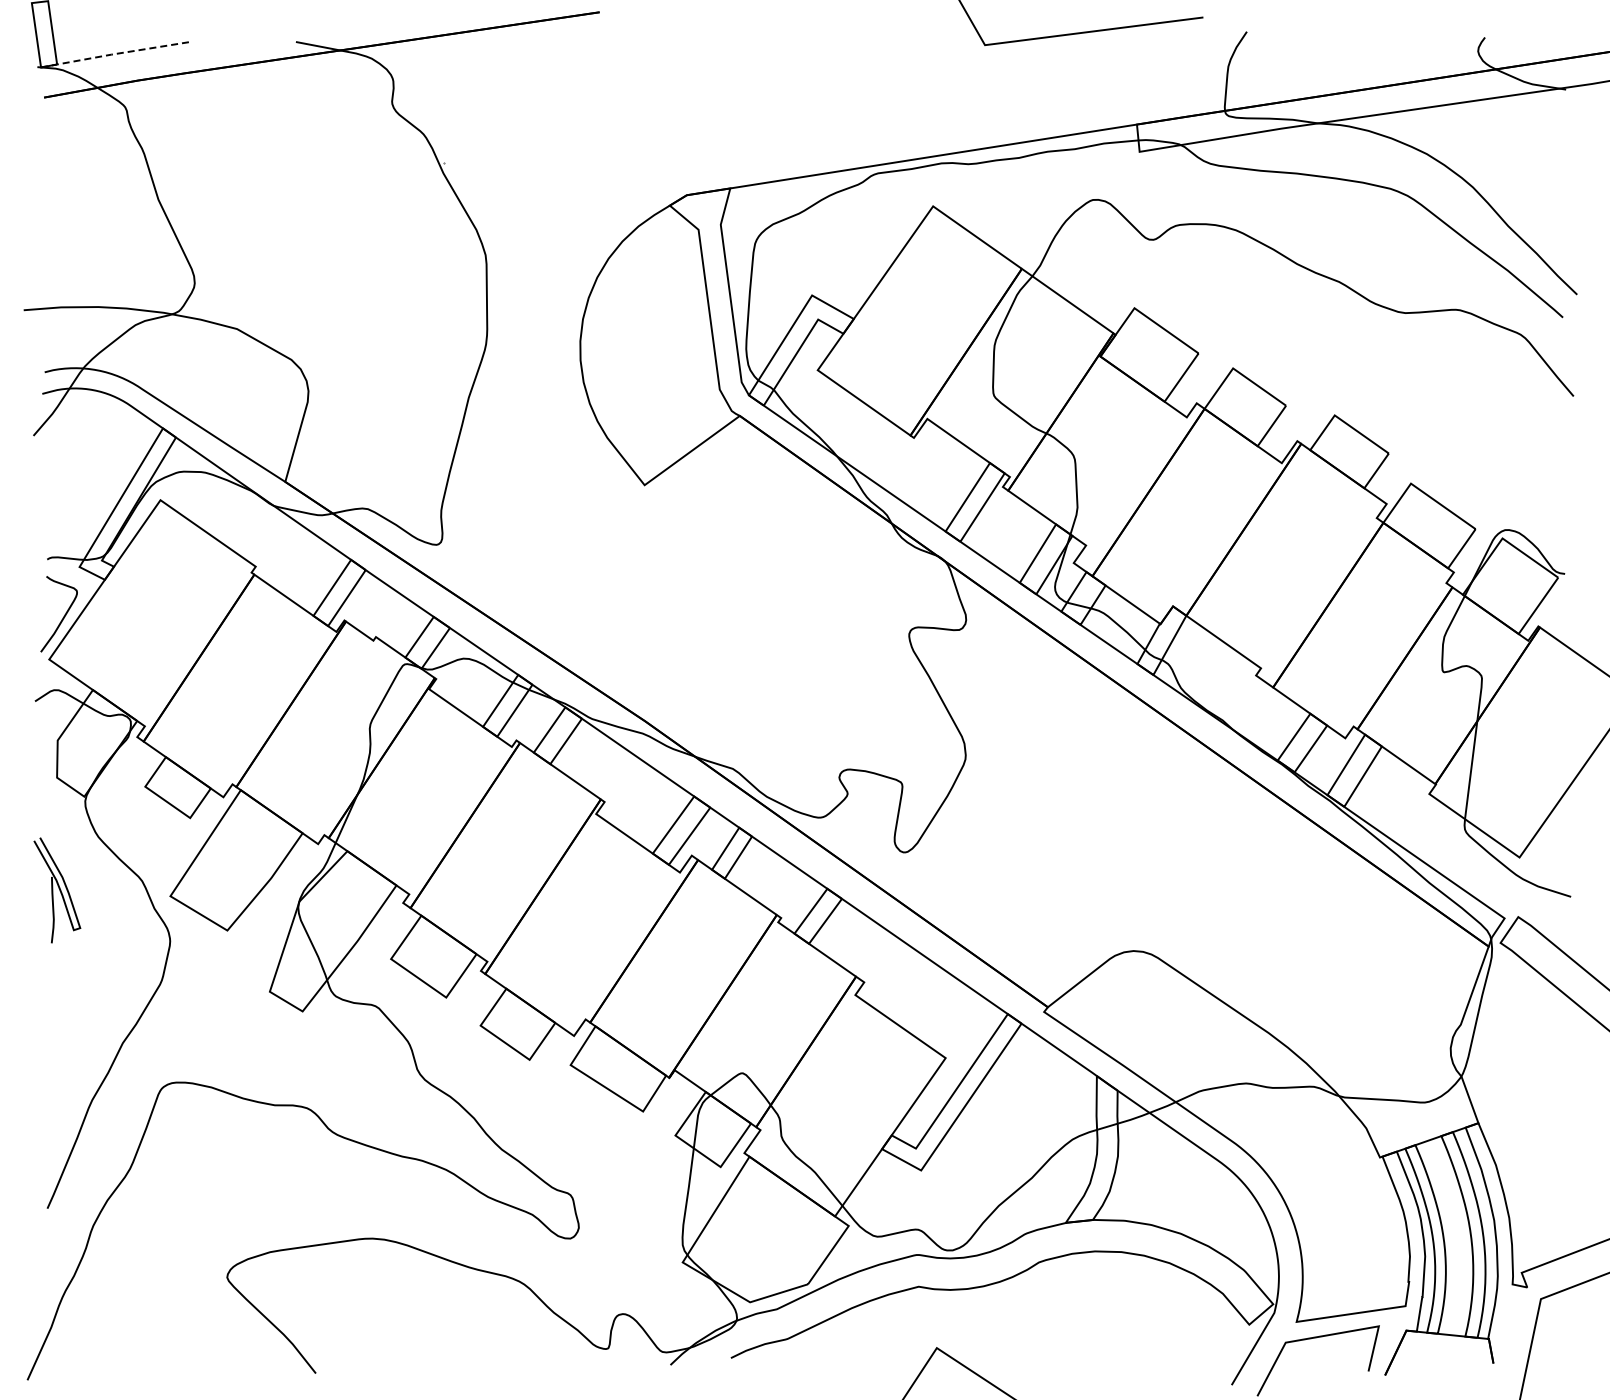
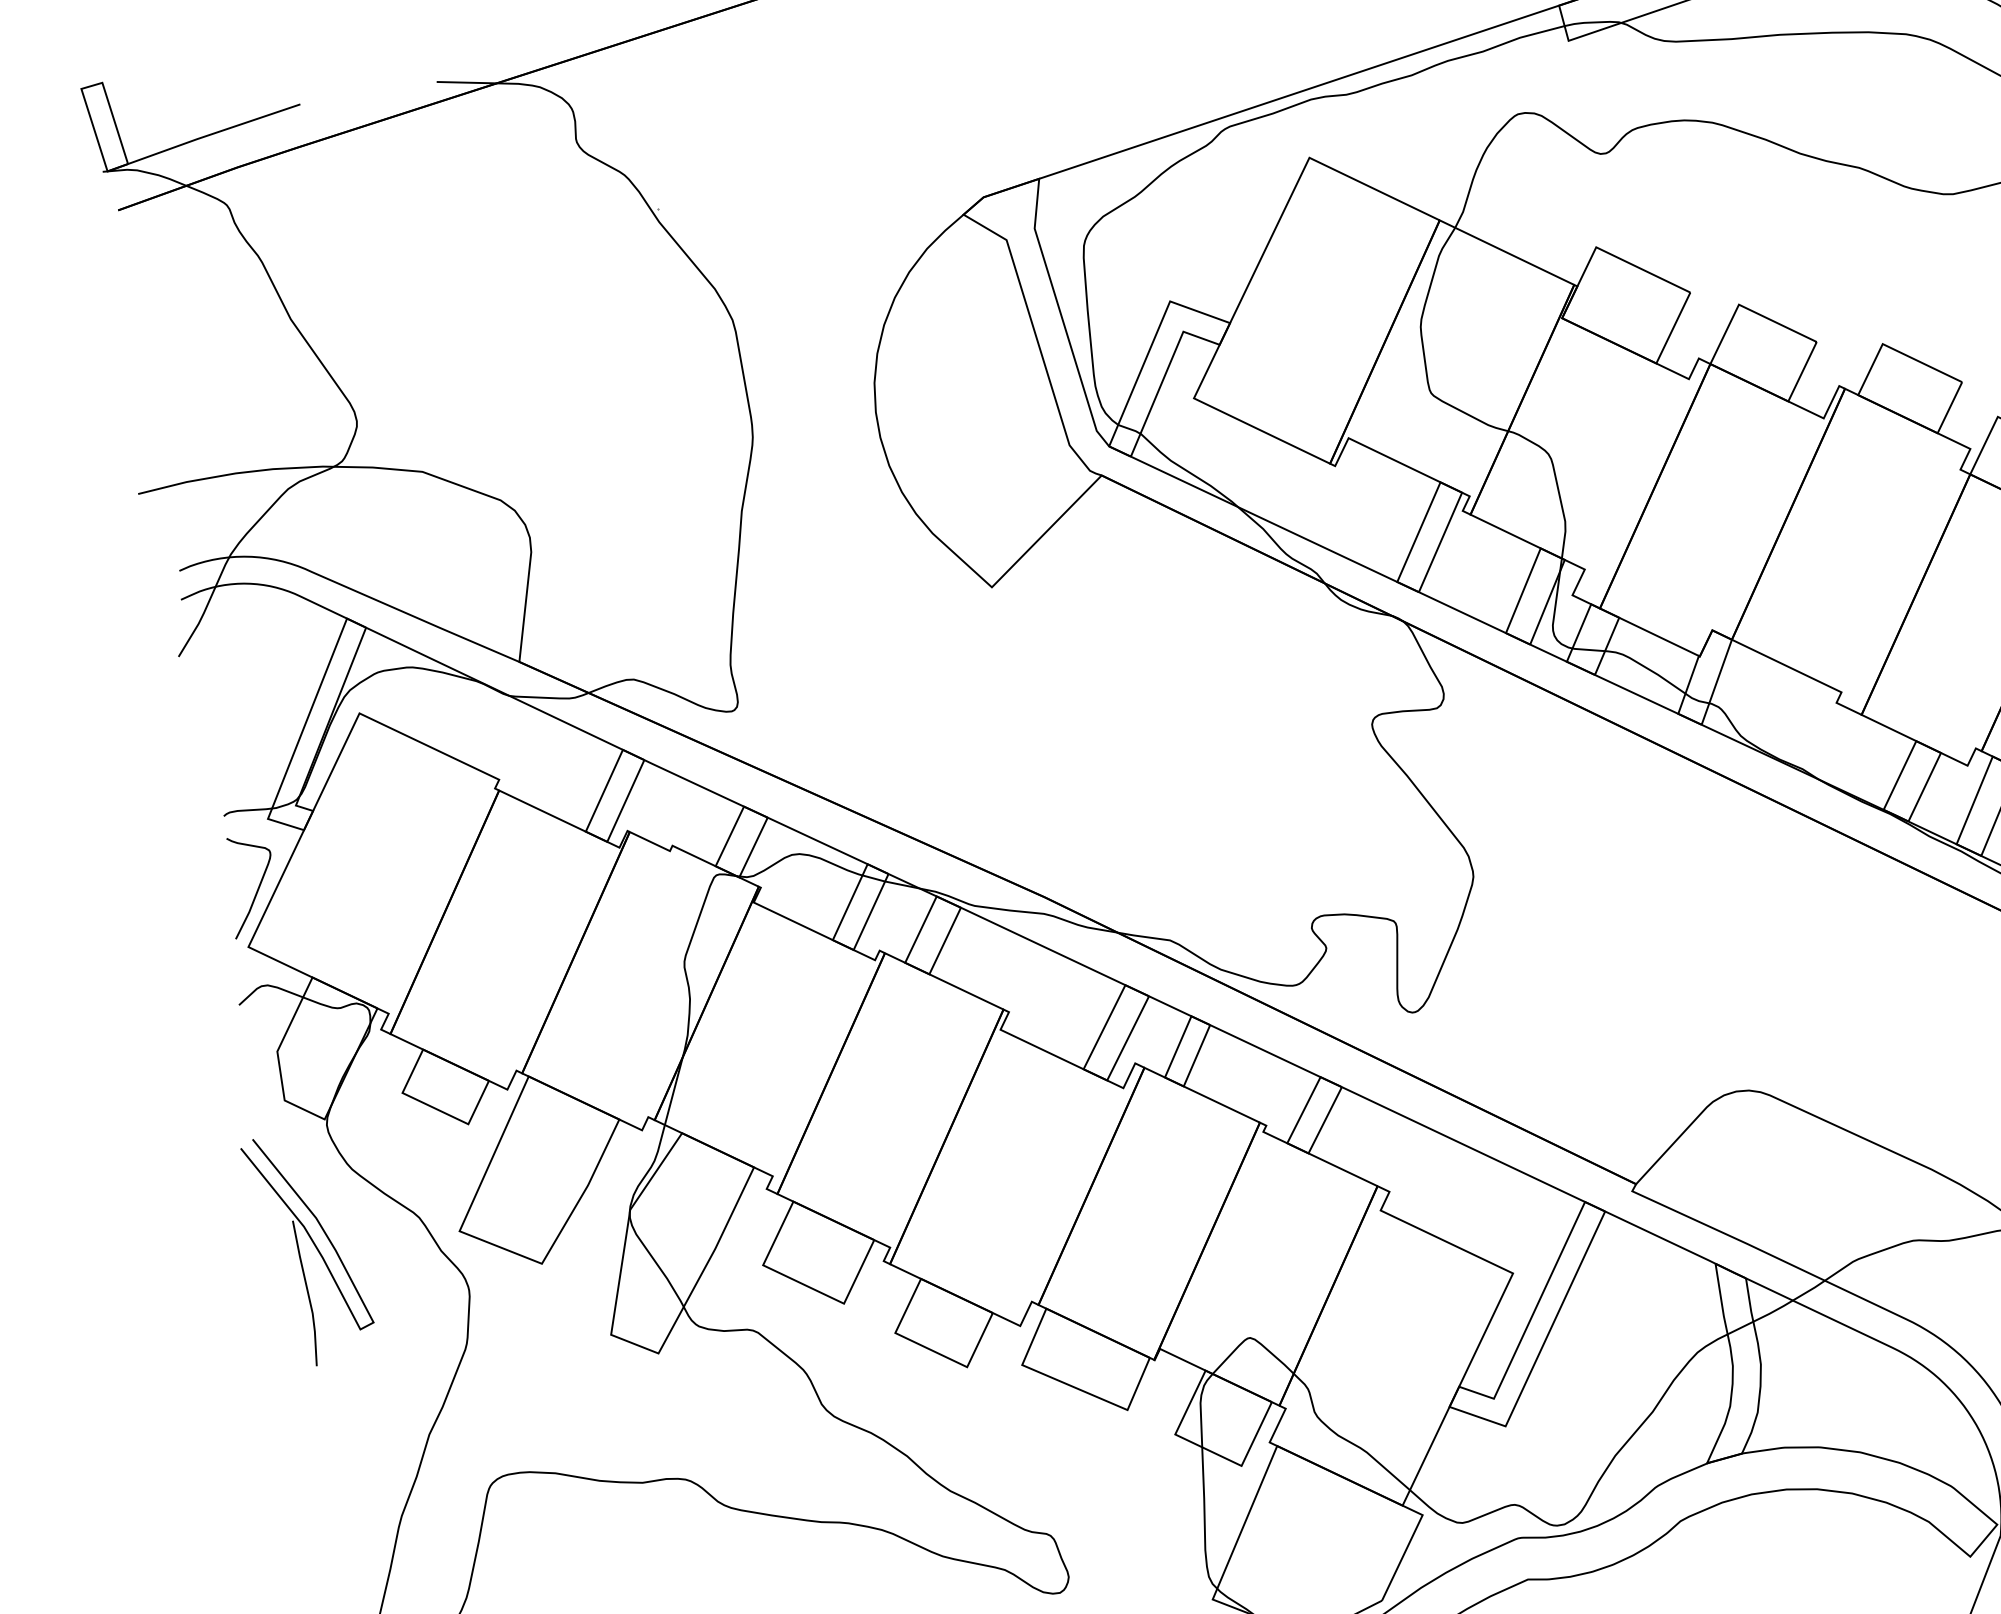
line: (115, 54) -> (202, 138), dashed -> solid
part: (57, 890) -> (310, 1248), size x1.67

